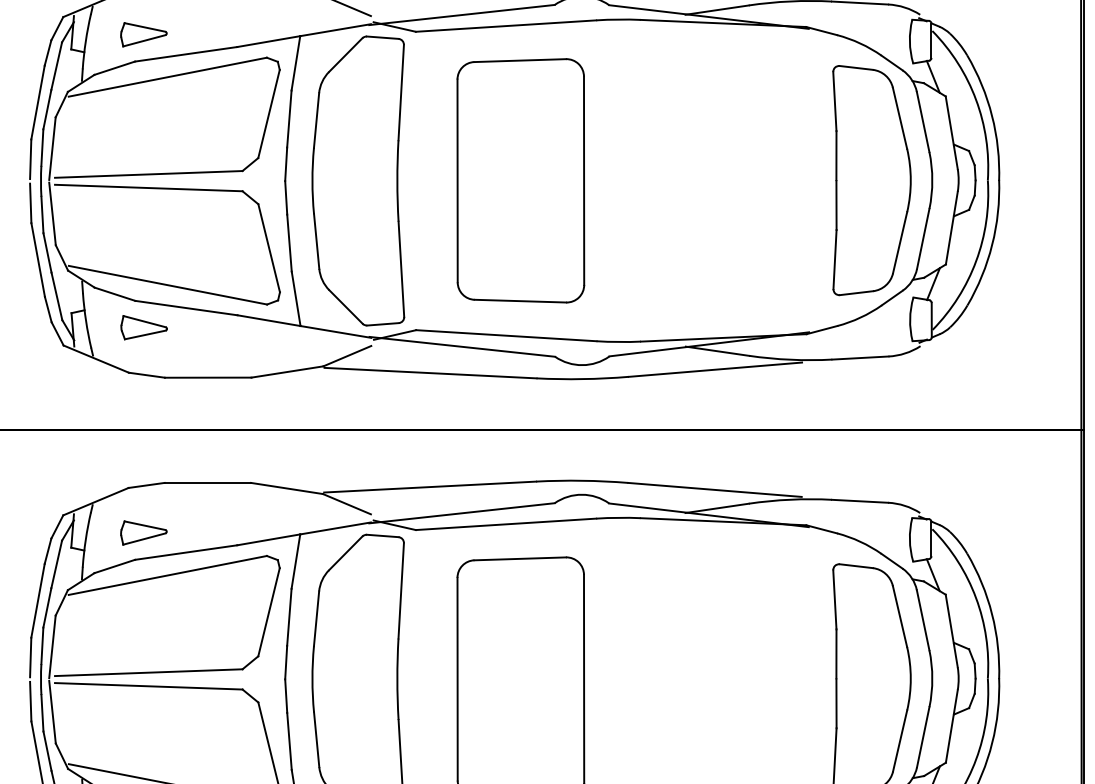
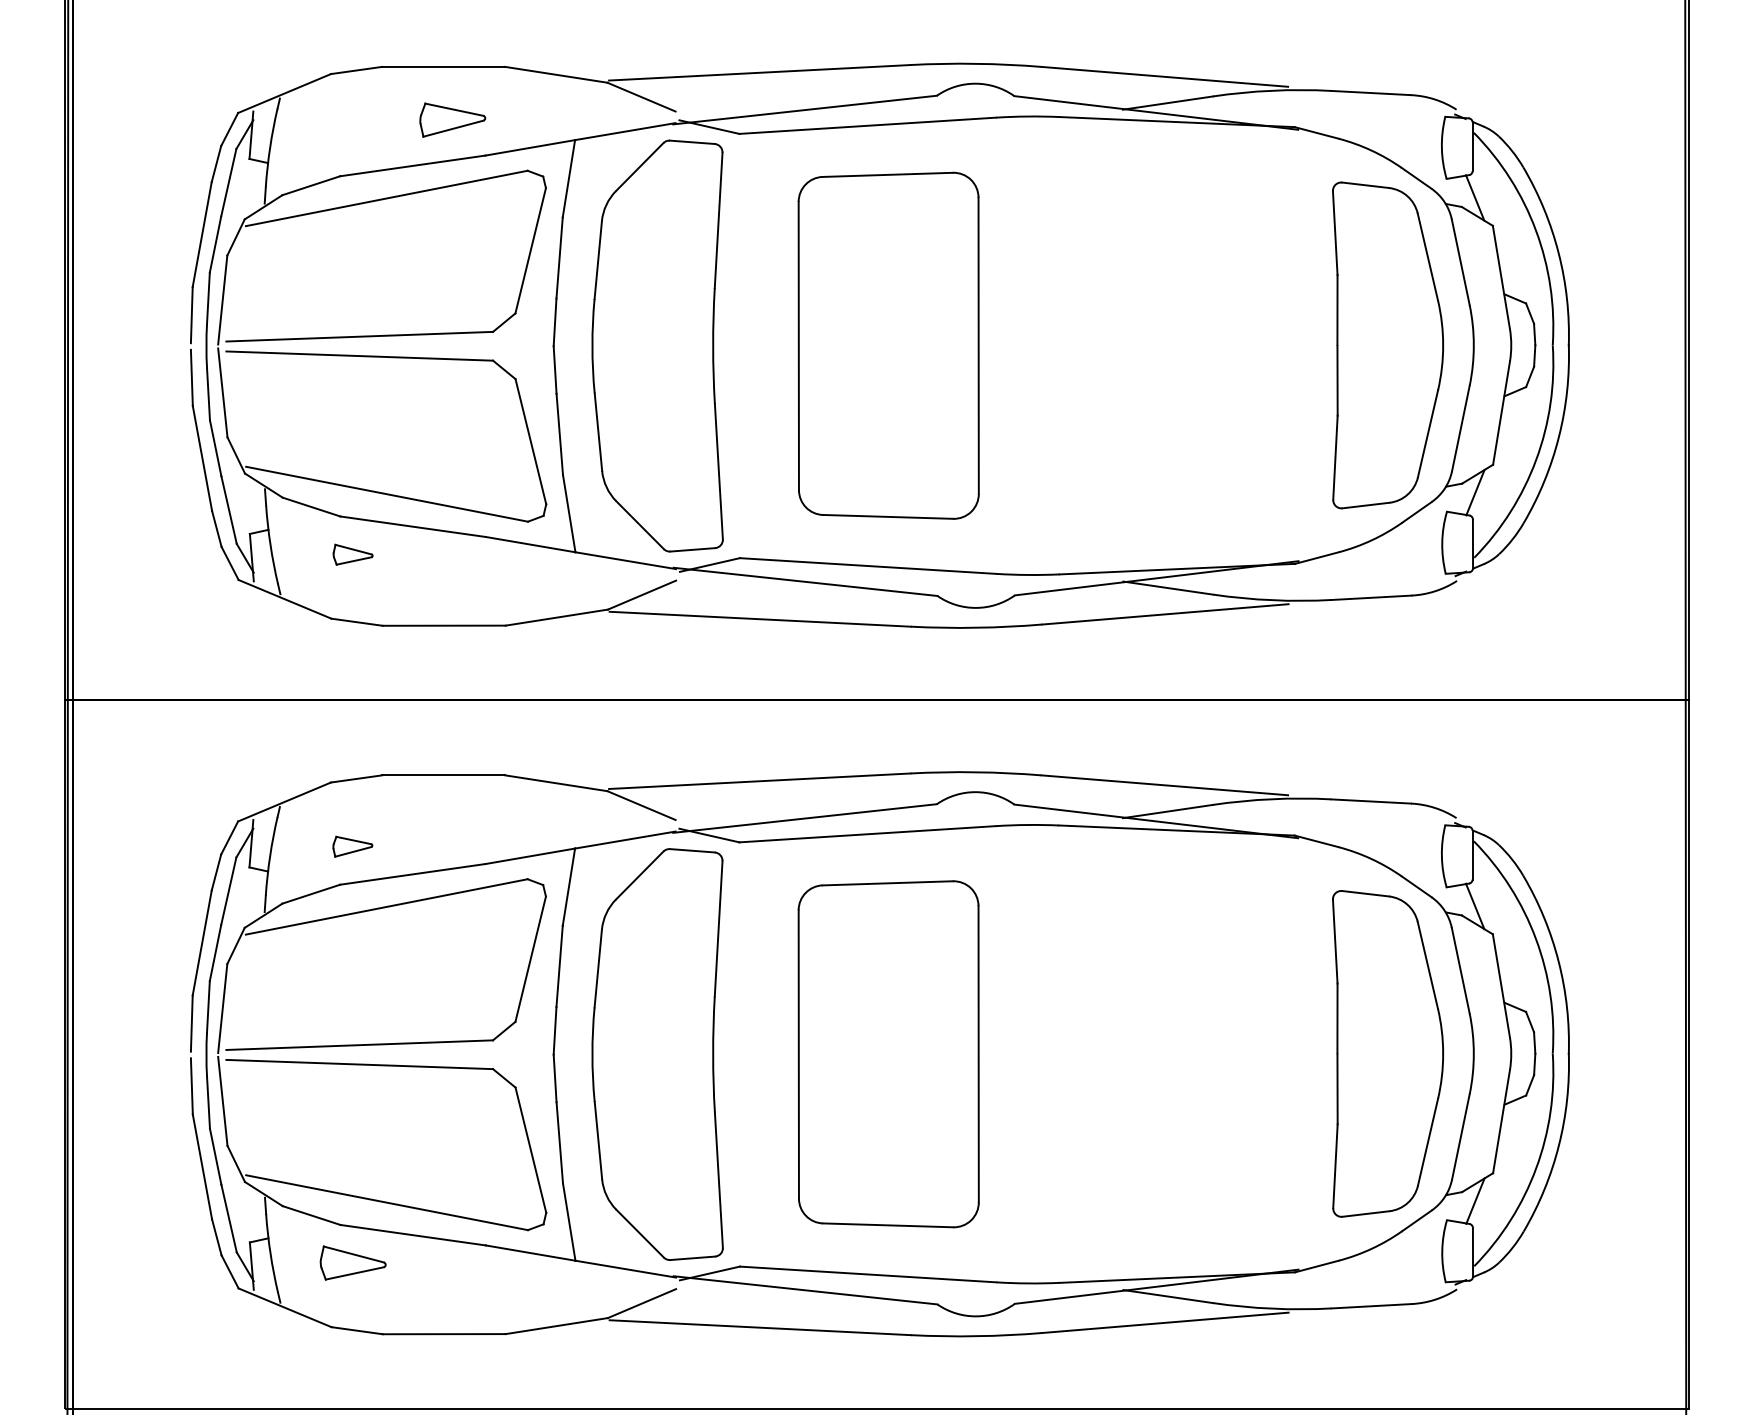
part: (143, 34) -> (452, 119), moved
part: (143, 327) -> (352, 554), size x0.6
part: (143, 532) -> (352, 846), size x0.6

